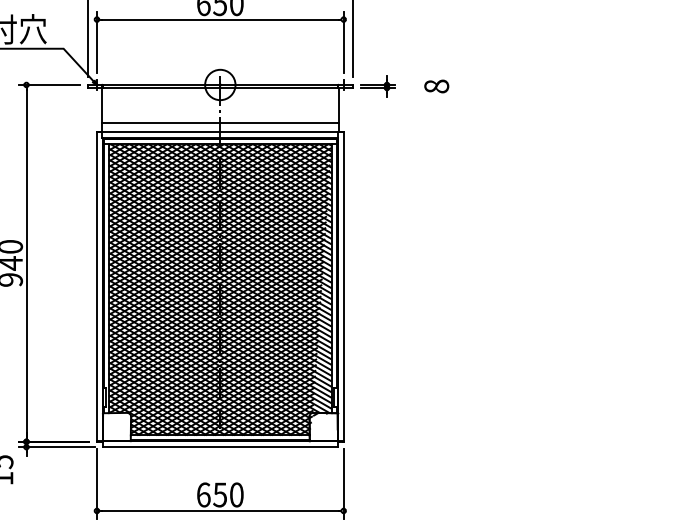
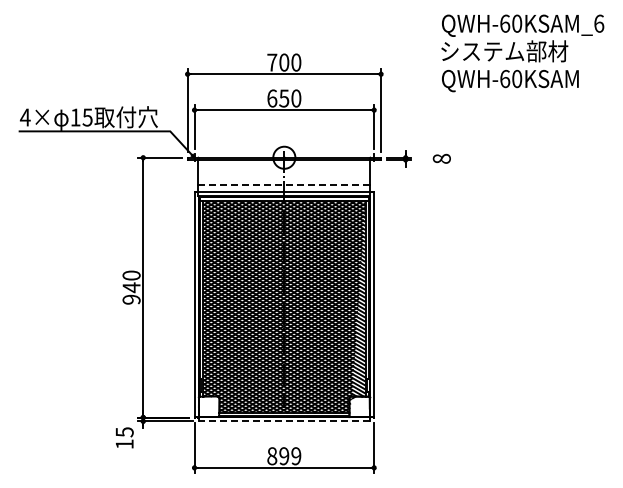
line: (220, 123) -> (284, 185), solid -> dashed
line: (220, 447) -> (284, 421), solid -> dashed
text: (220, 495) -> (284, 456), 650 -> 899

